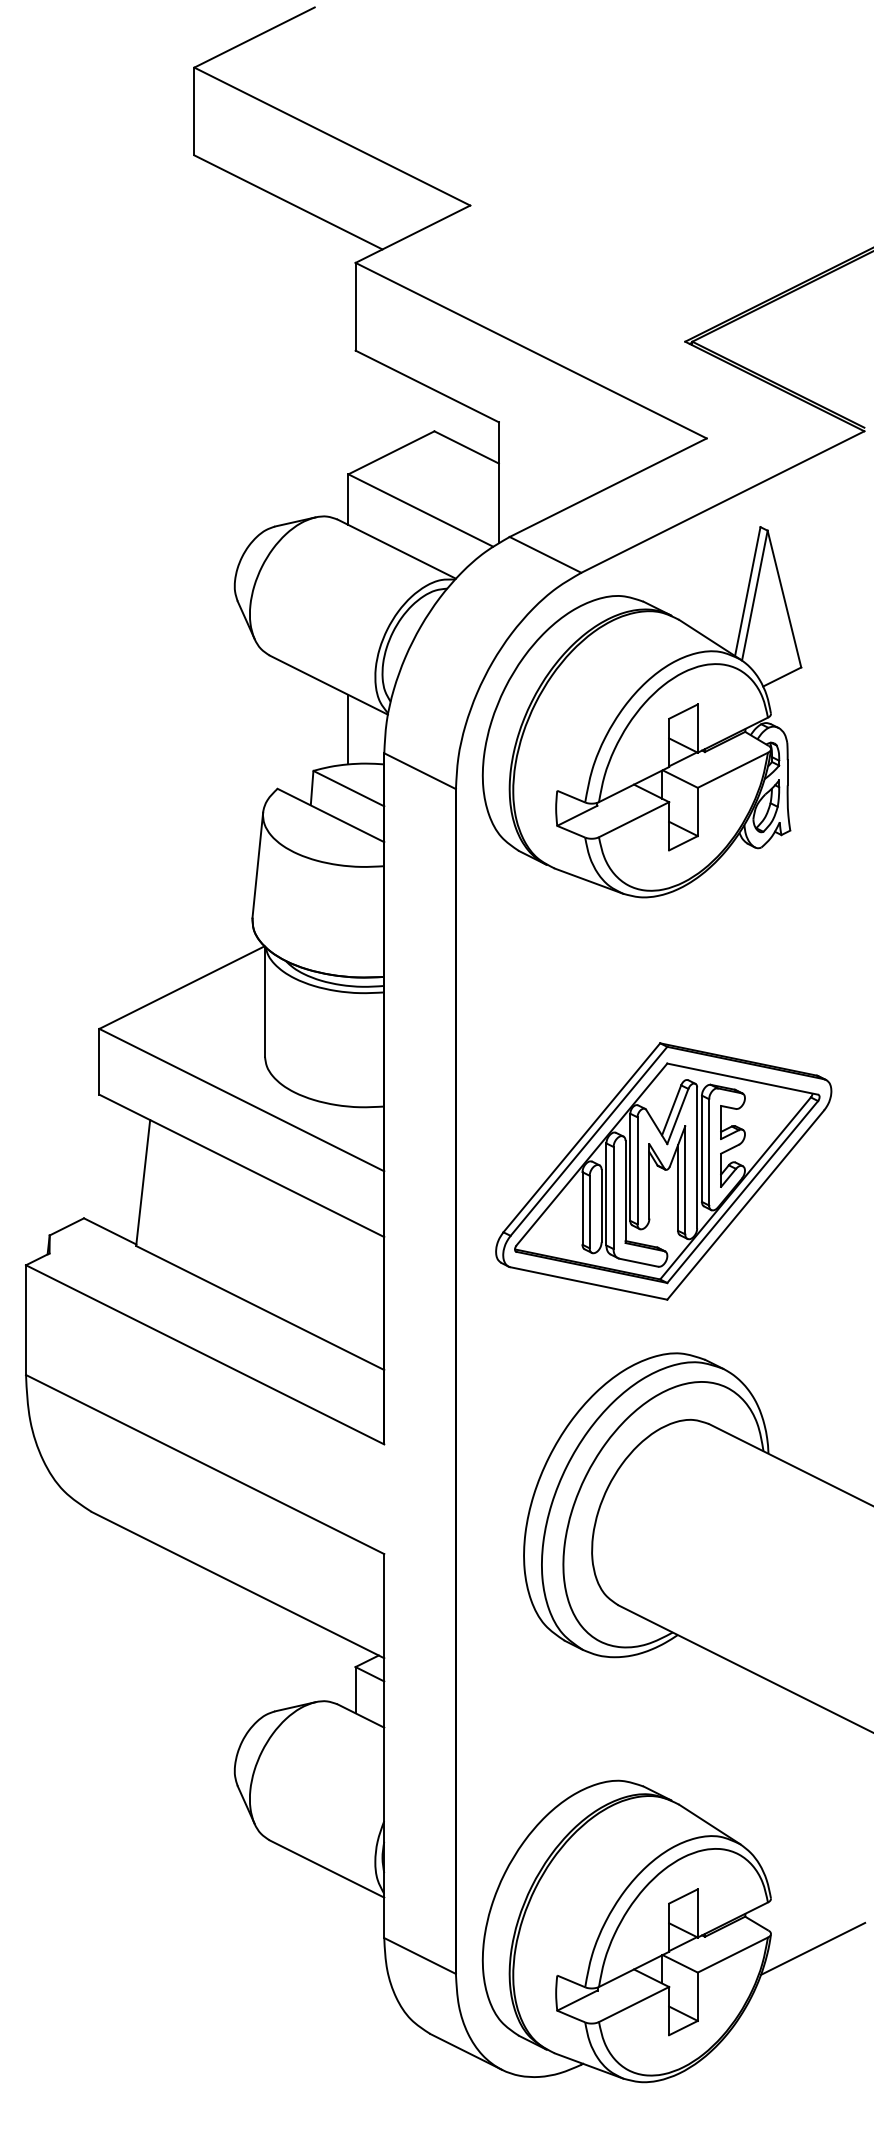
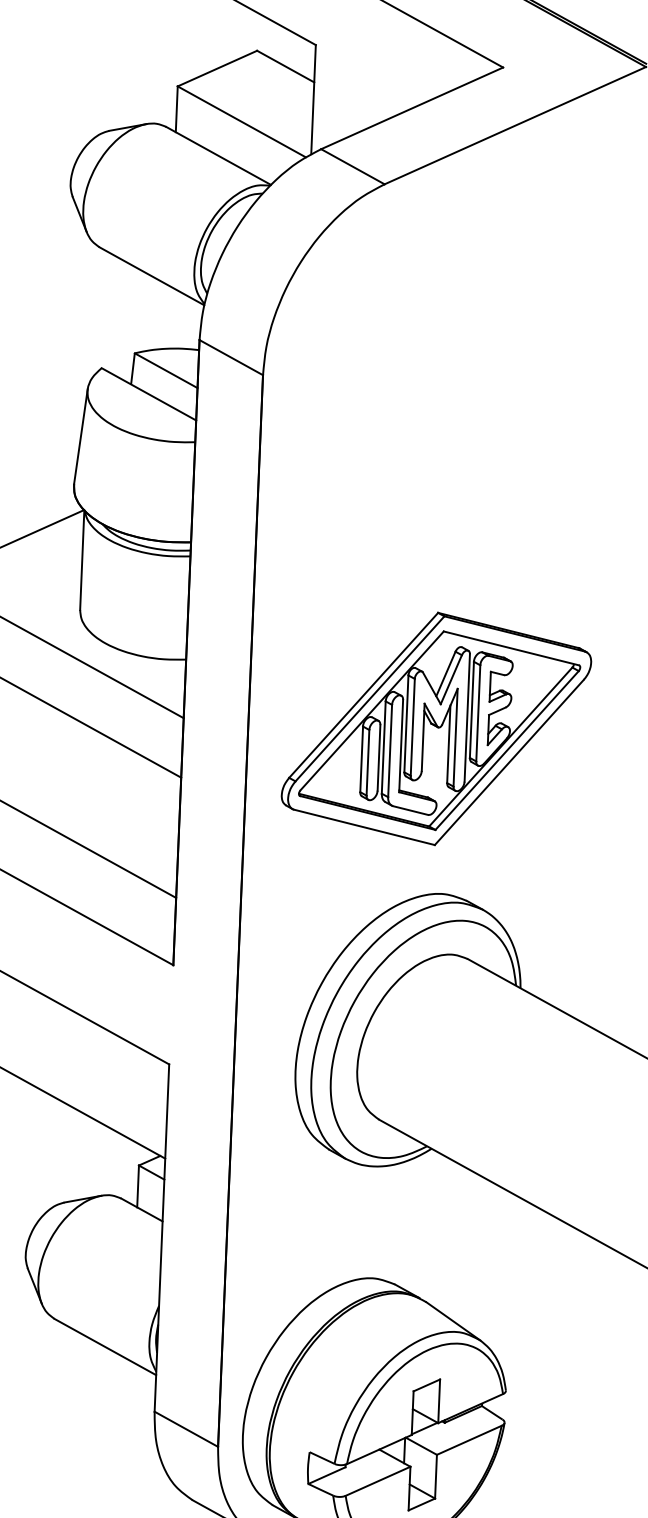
part: (641, 712) -> (433, 312), removed
line: (348, 729) -> (168, 317), removed
line: (812, 1948) -> (541, 1437), removed

